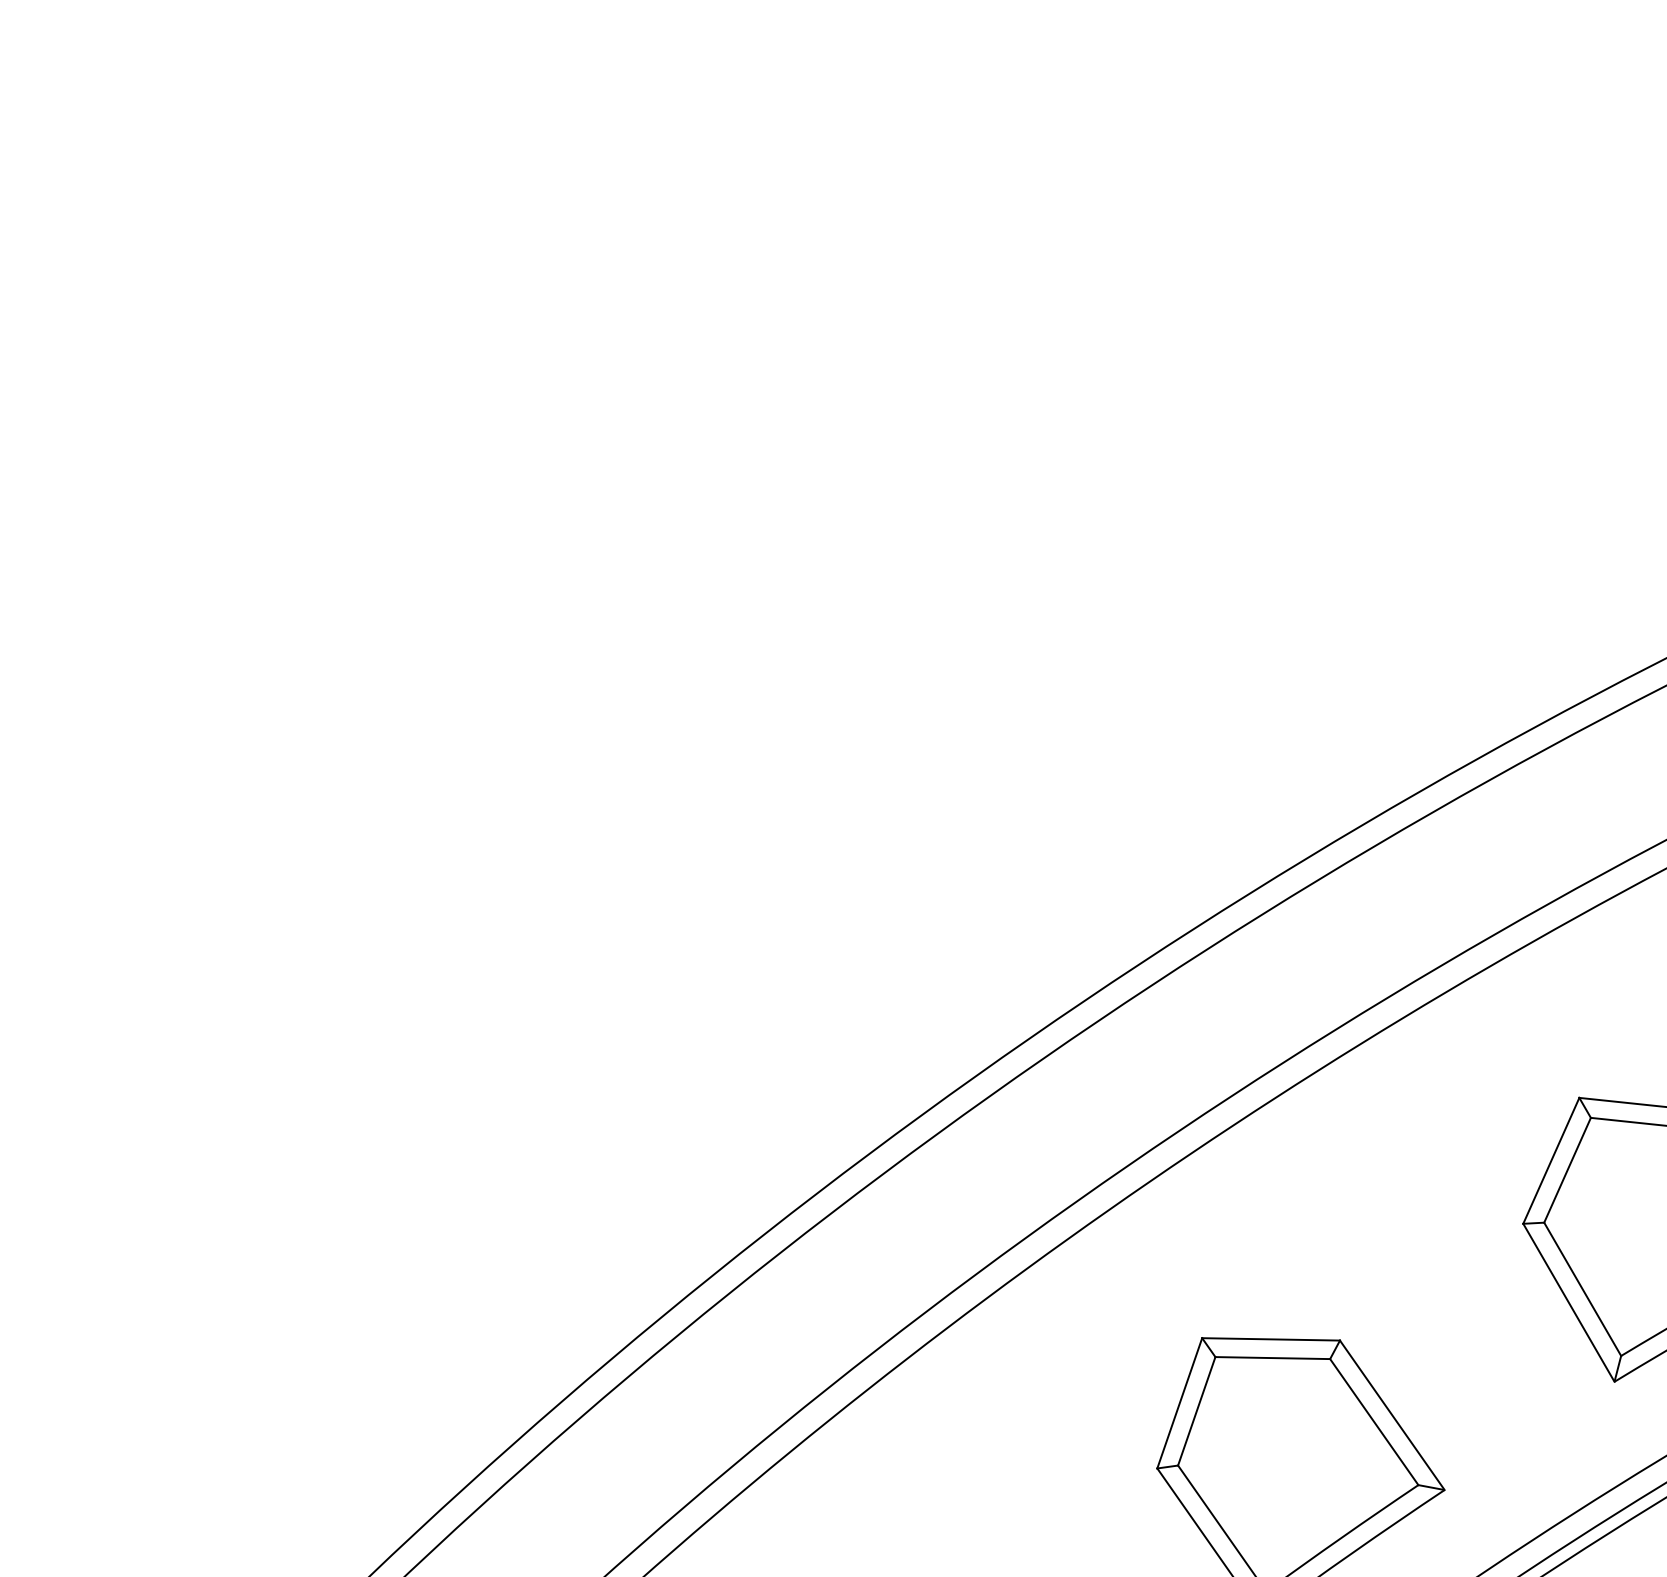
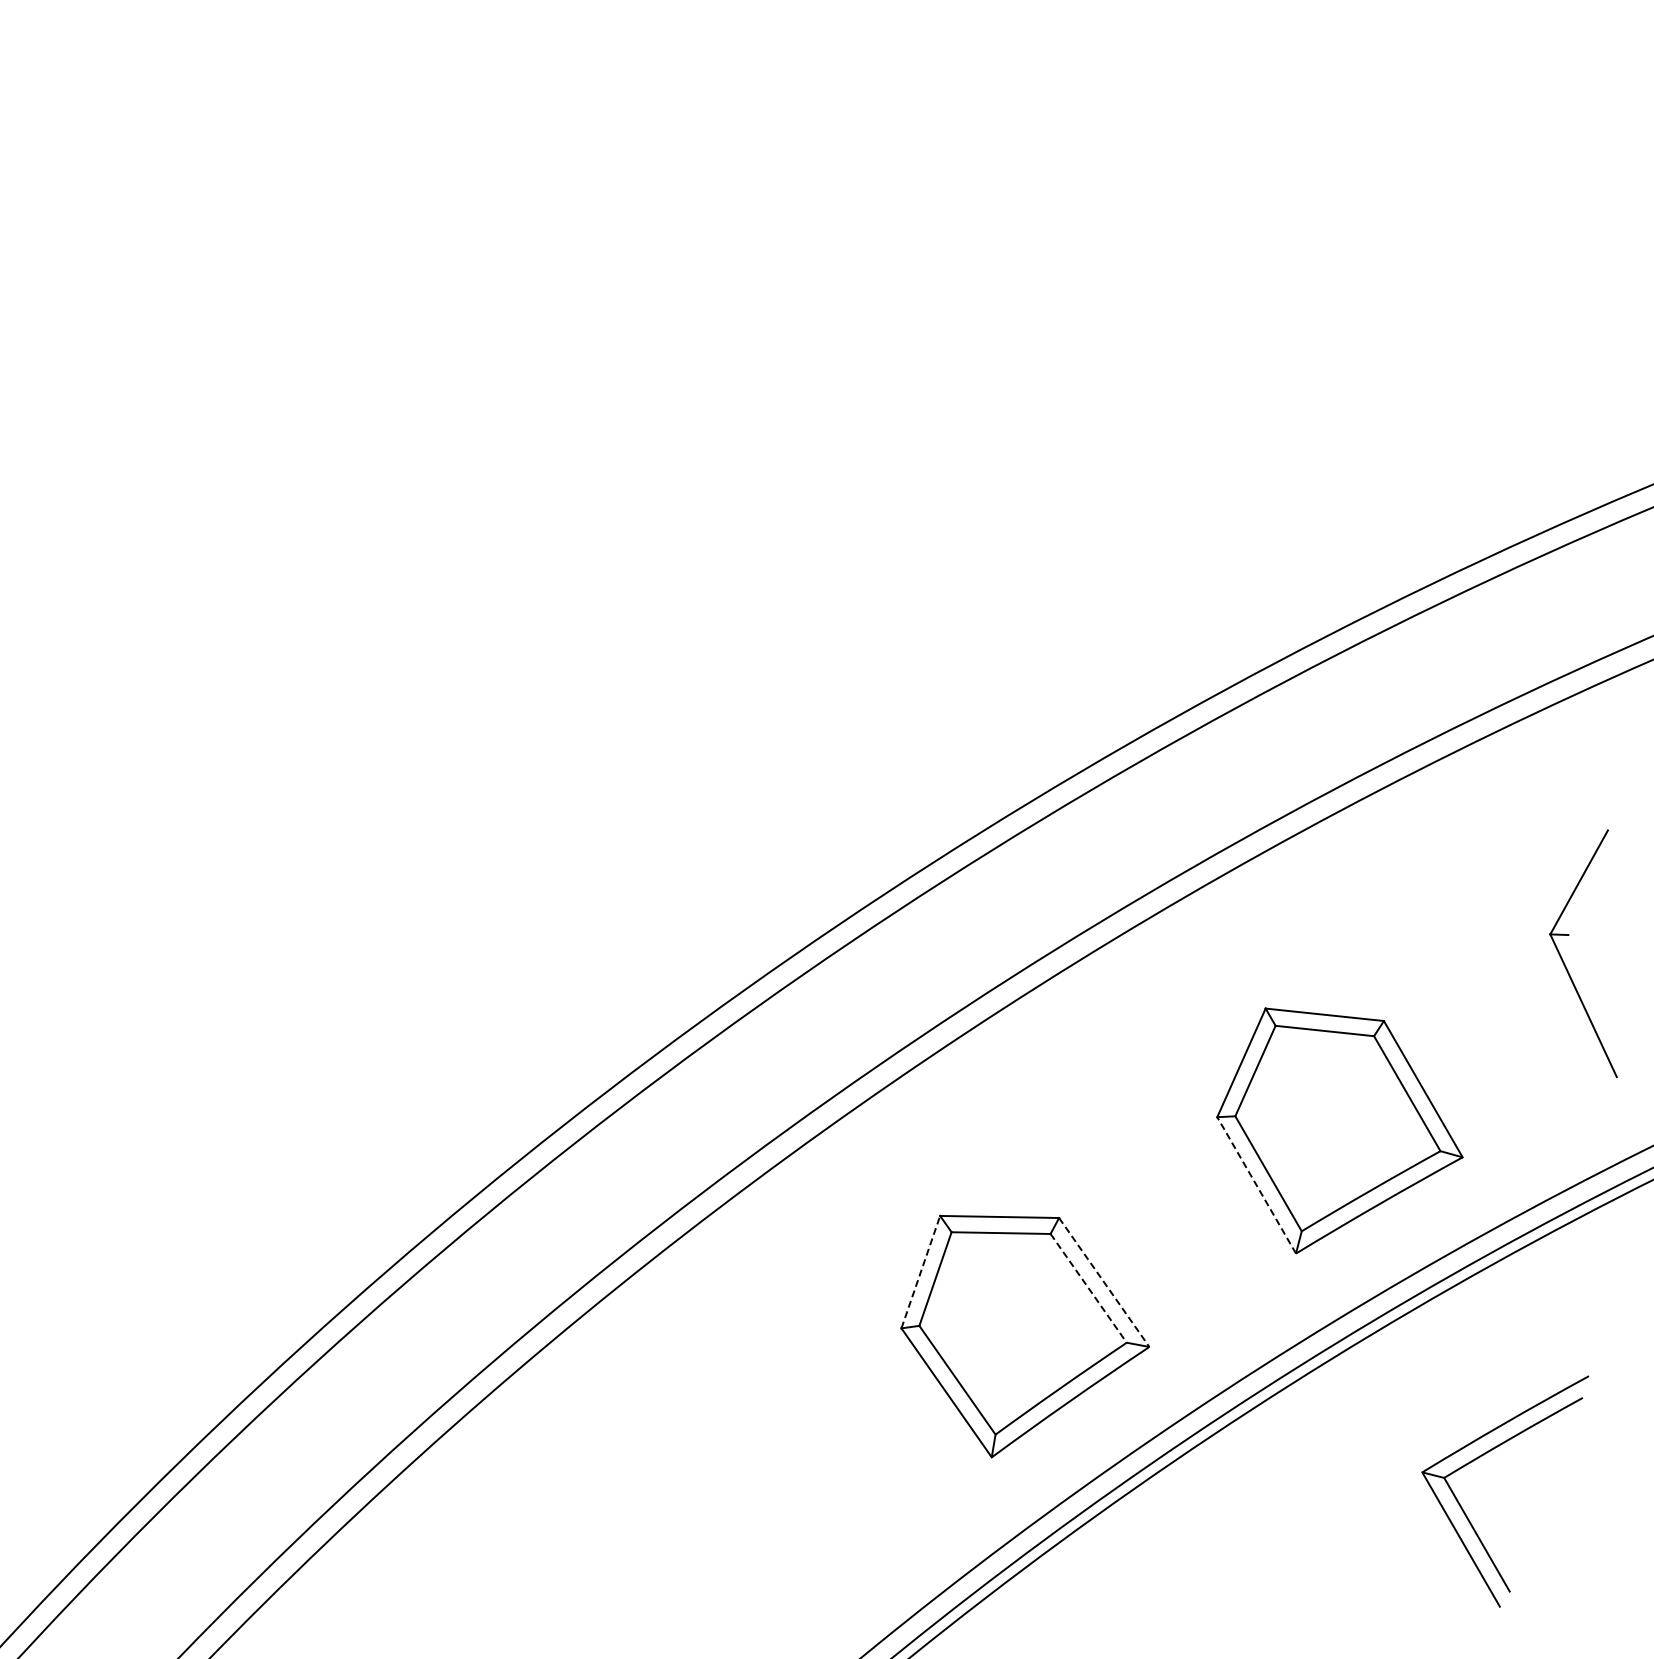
line: (1568, 1302) -> (1256, 1185), solid -> dashed
line: (1179, 1402) -> (920, 1271), solid -> dashed
line: (1392, 1415) -> (1104, 1282), solid -> dashed
line: (1374, 1422) -> (1088, 1288), solid -> dashed

